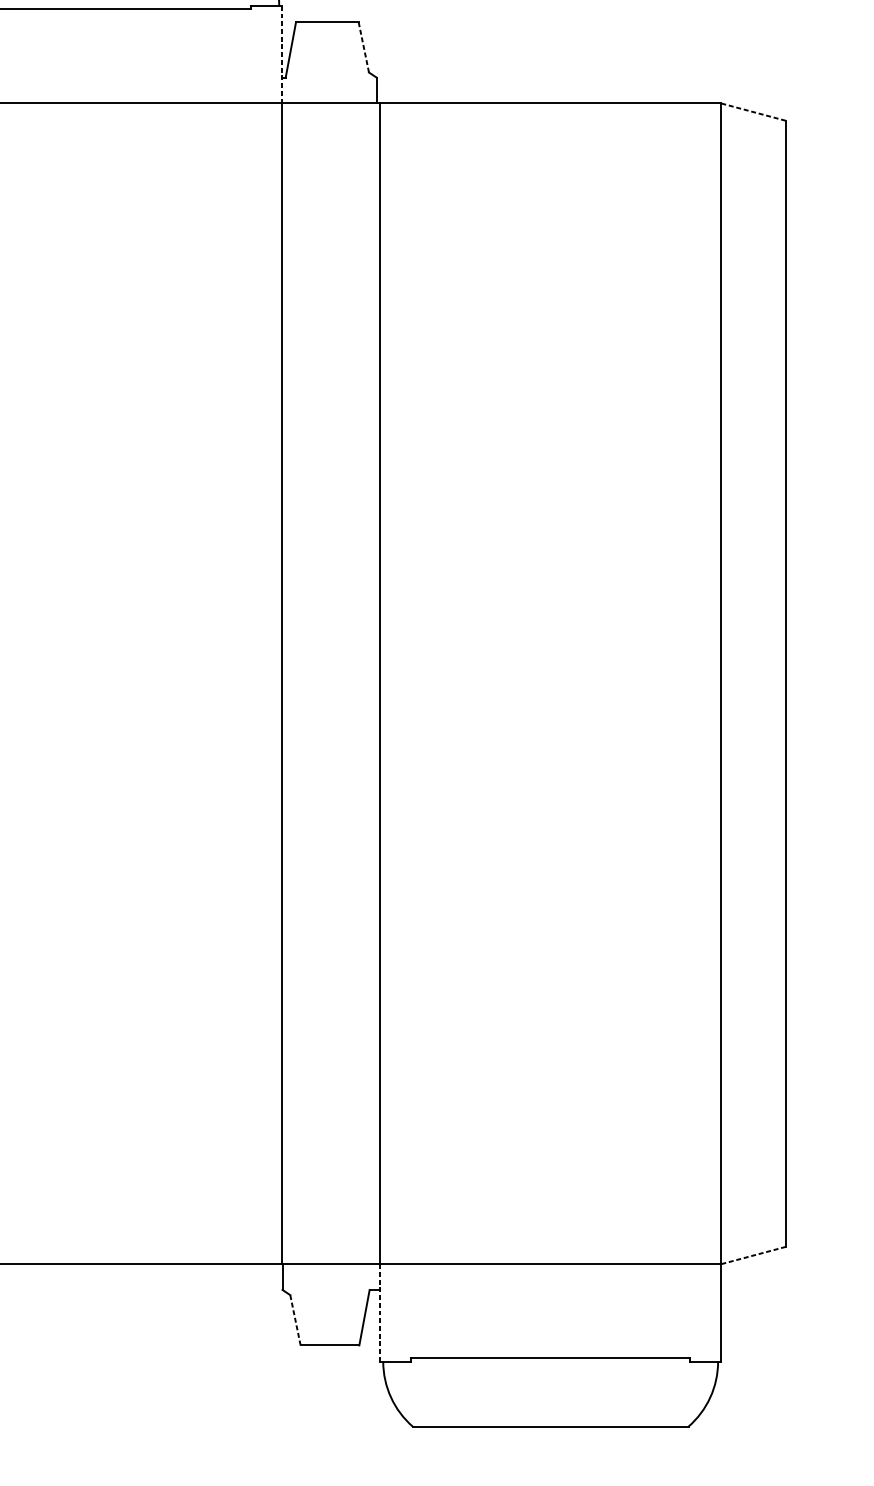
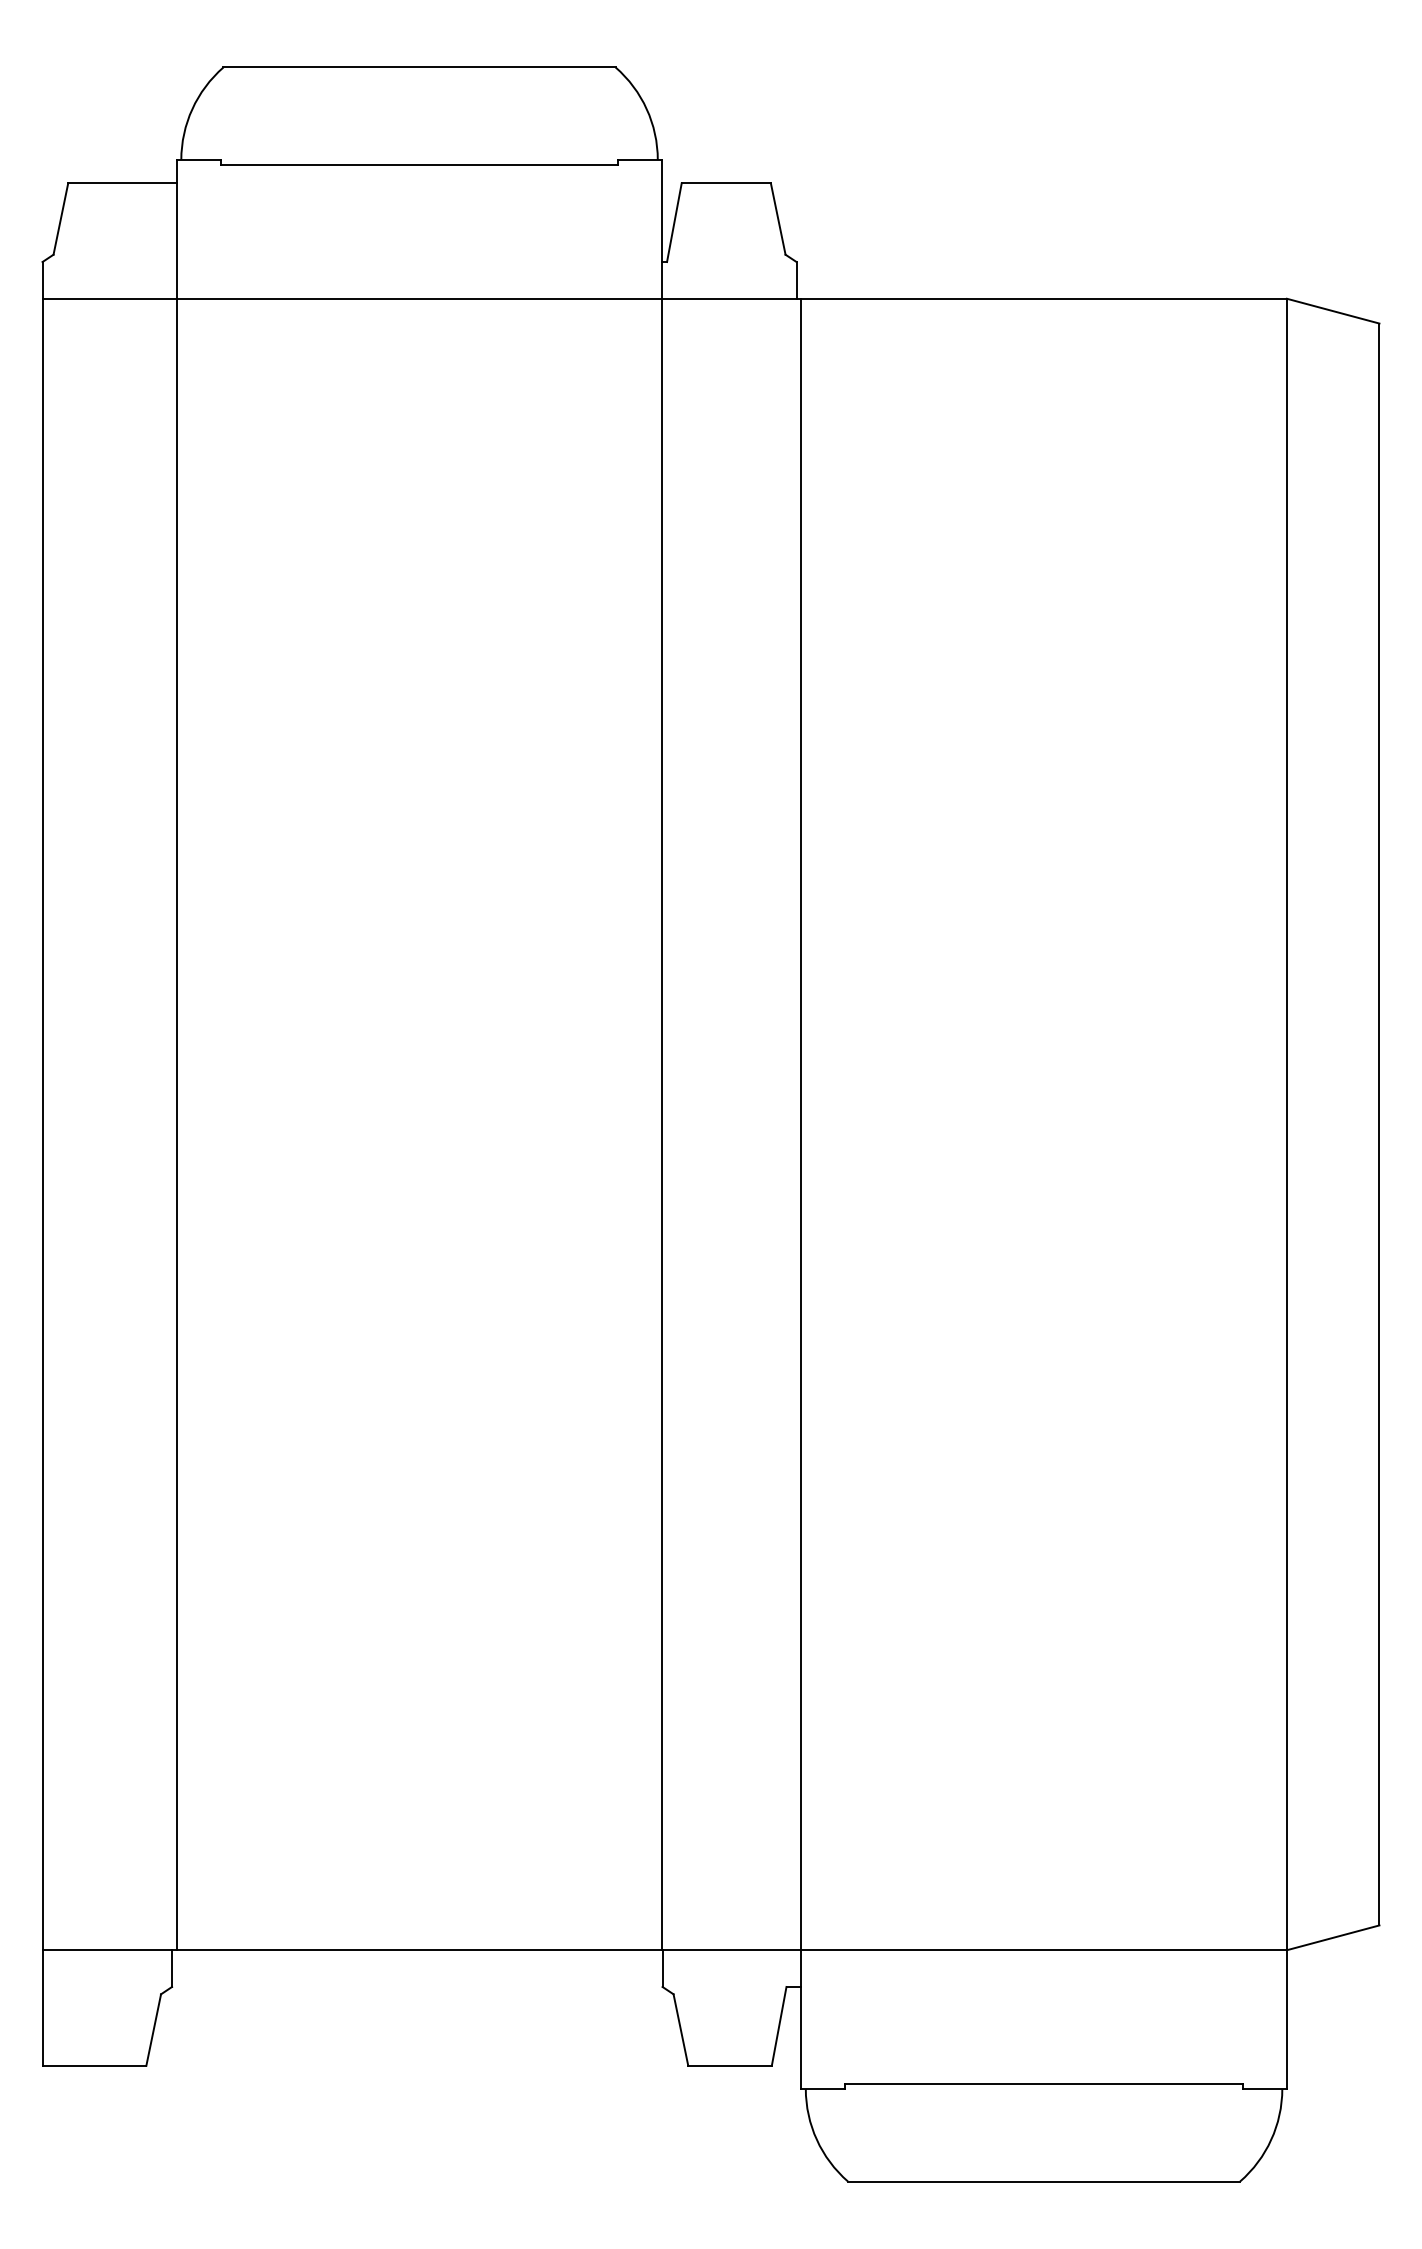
line: (364, 47) -> (778, 218), dashed -> solid
line: (282, 54) -> (662, 228), dashed -> solid
line: (754, 112) -> (1333, 311), dashed -> solid
line: (754, 1255) -> (1333, 1937), dashed -> solid
line: (380, 1313) -> (801, 2020), dashed -> solid
line: (295, 1320) -> (680, 2030), dashed -> solid

